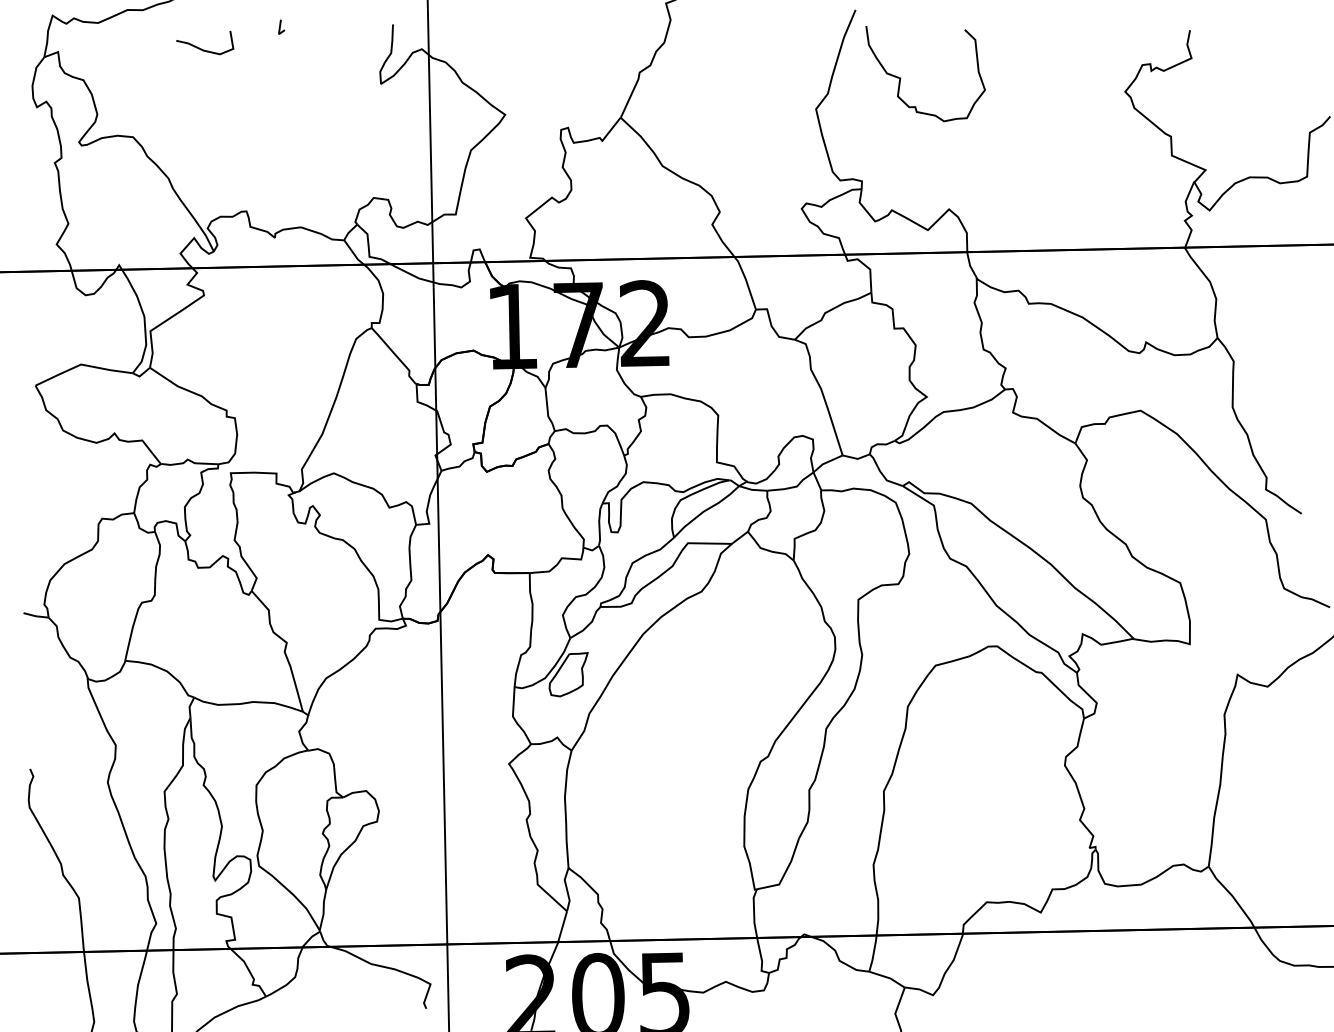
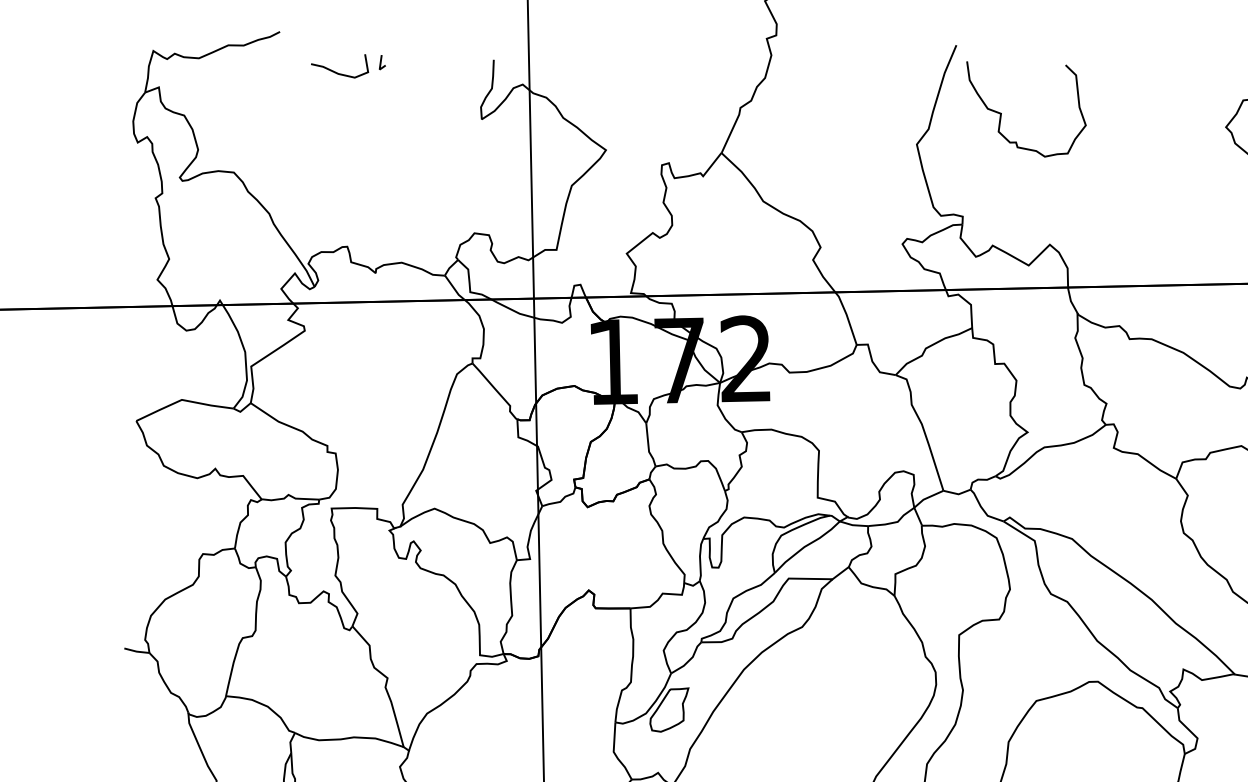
curve: (204, 49) -> (339, 72), moved

